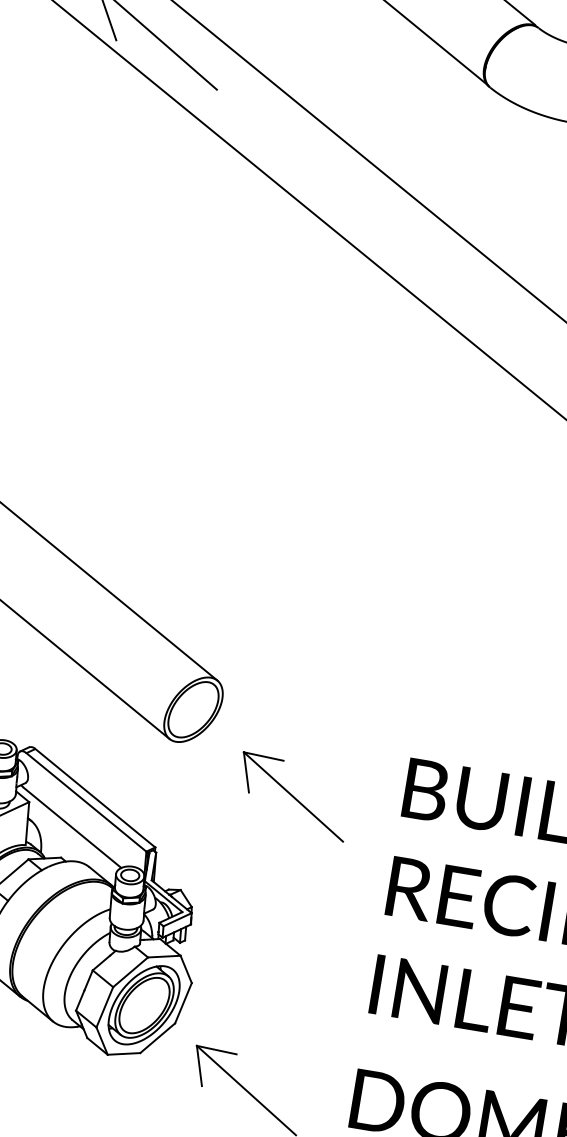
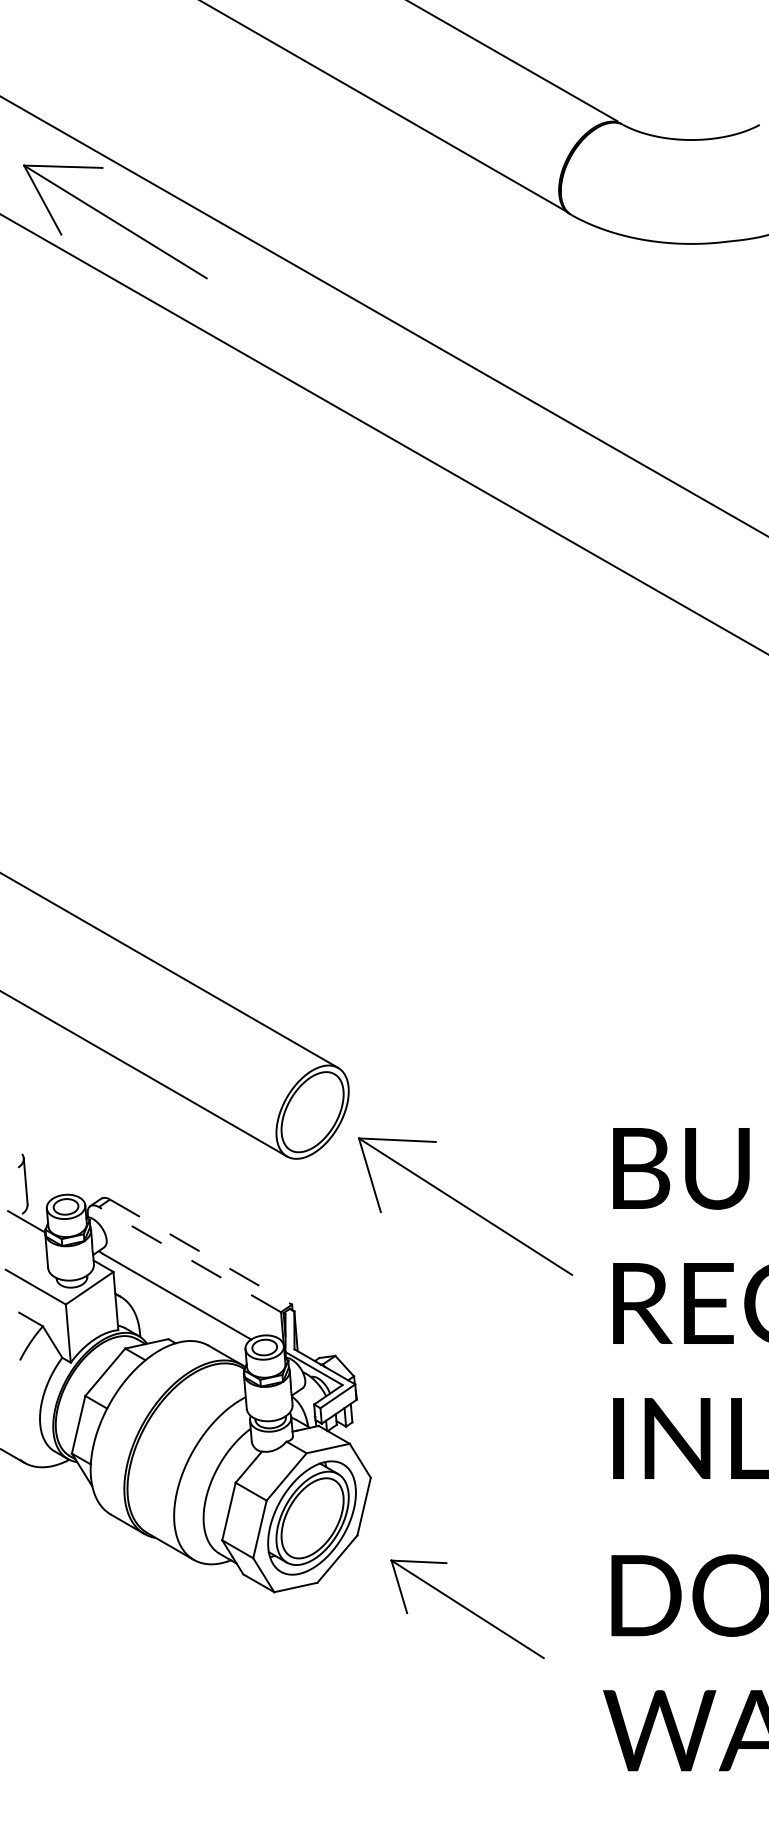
part: (293, 796) -> (465, 1206), size x1.4
line: (95, 798) -> (201, 1252), solid -> dashed
line: (86, 802) -> (189, 1259), solid -> dashed

